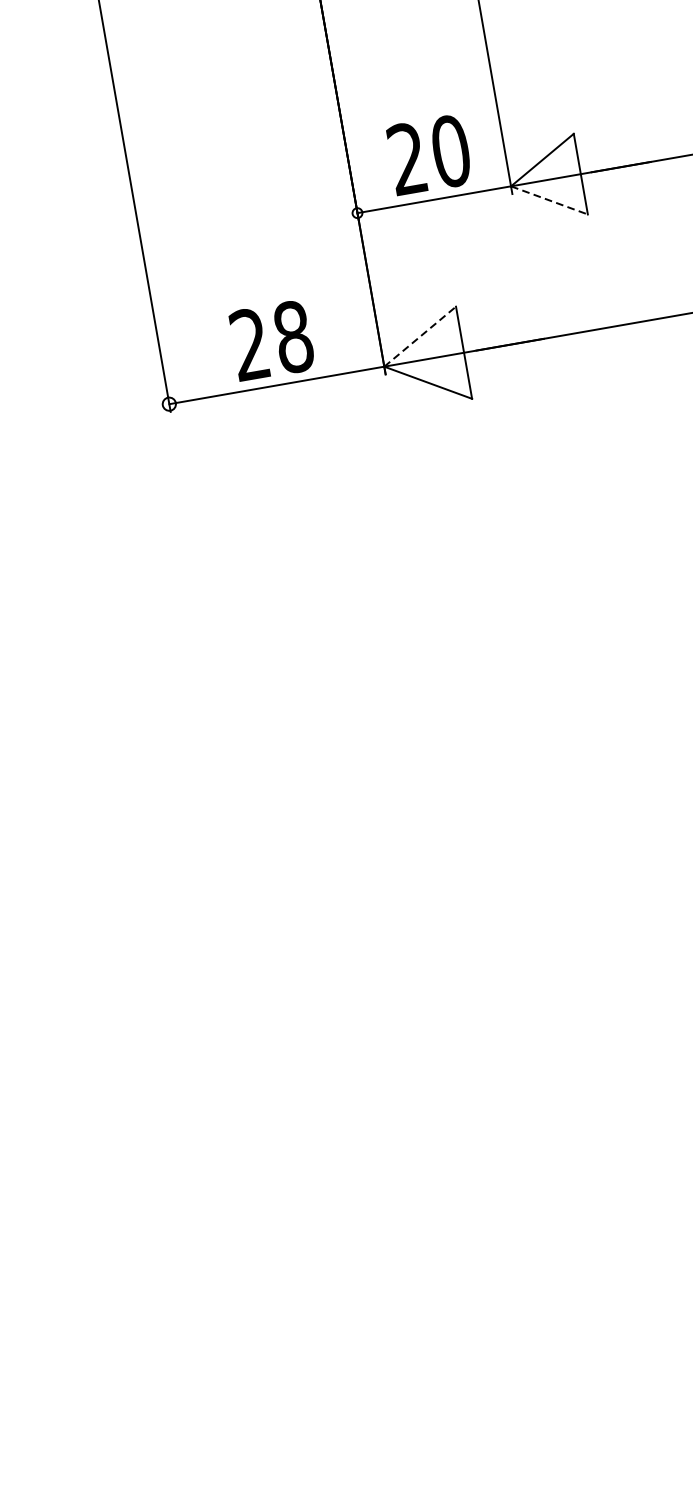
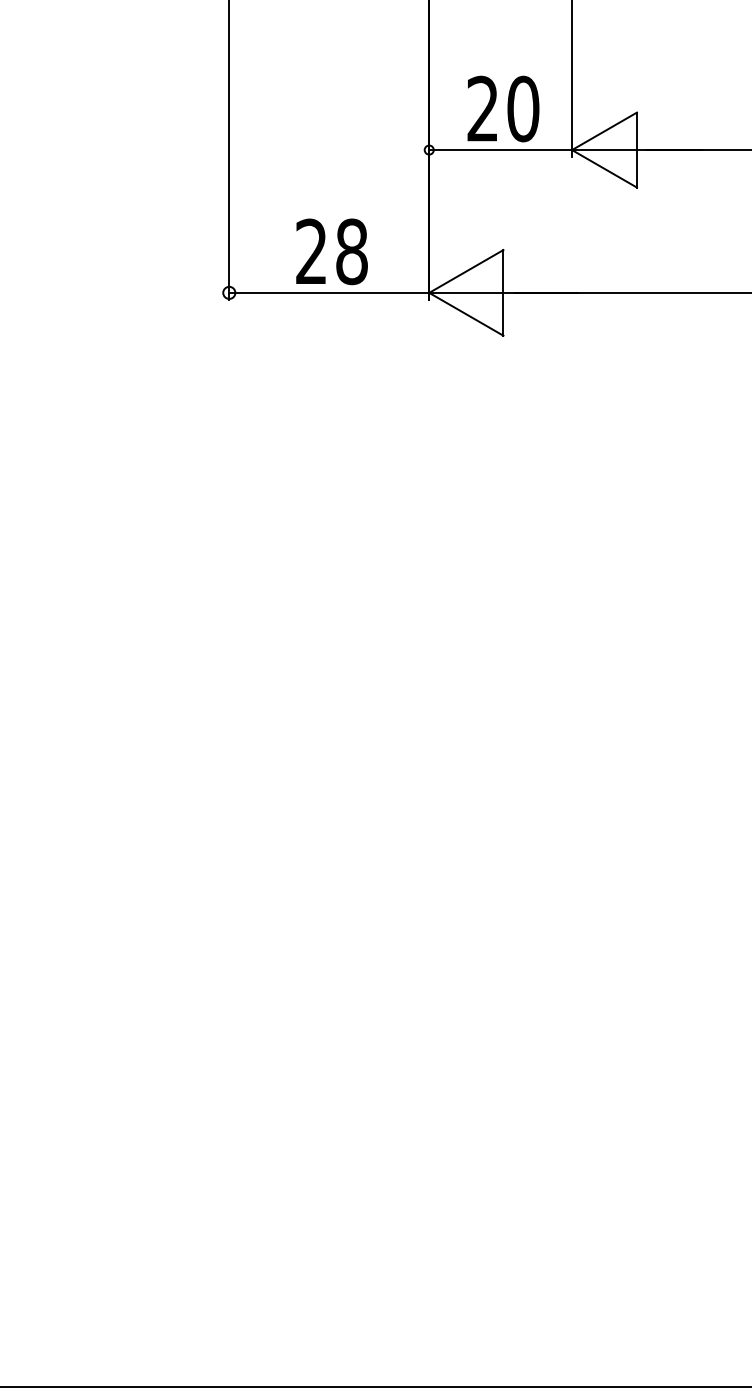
line: (549, 201) -> (604, 169), dashed -> solid
line: (420, 336) -> (466, 271), dashed -> solid

